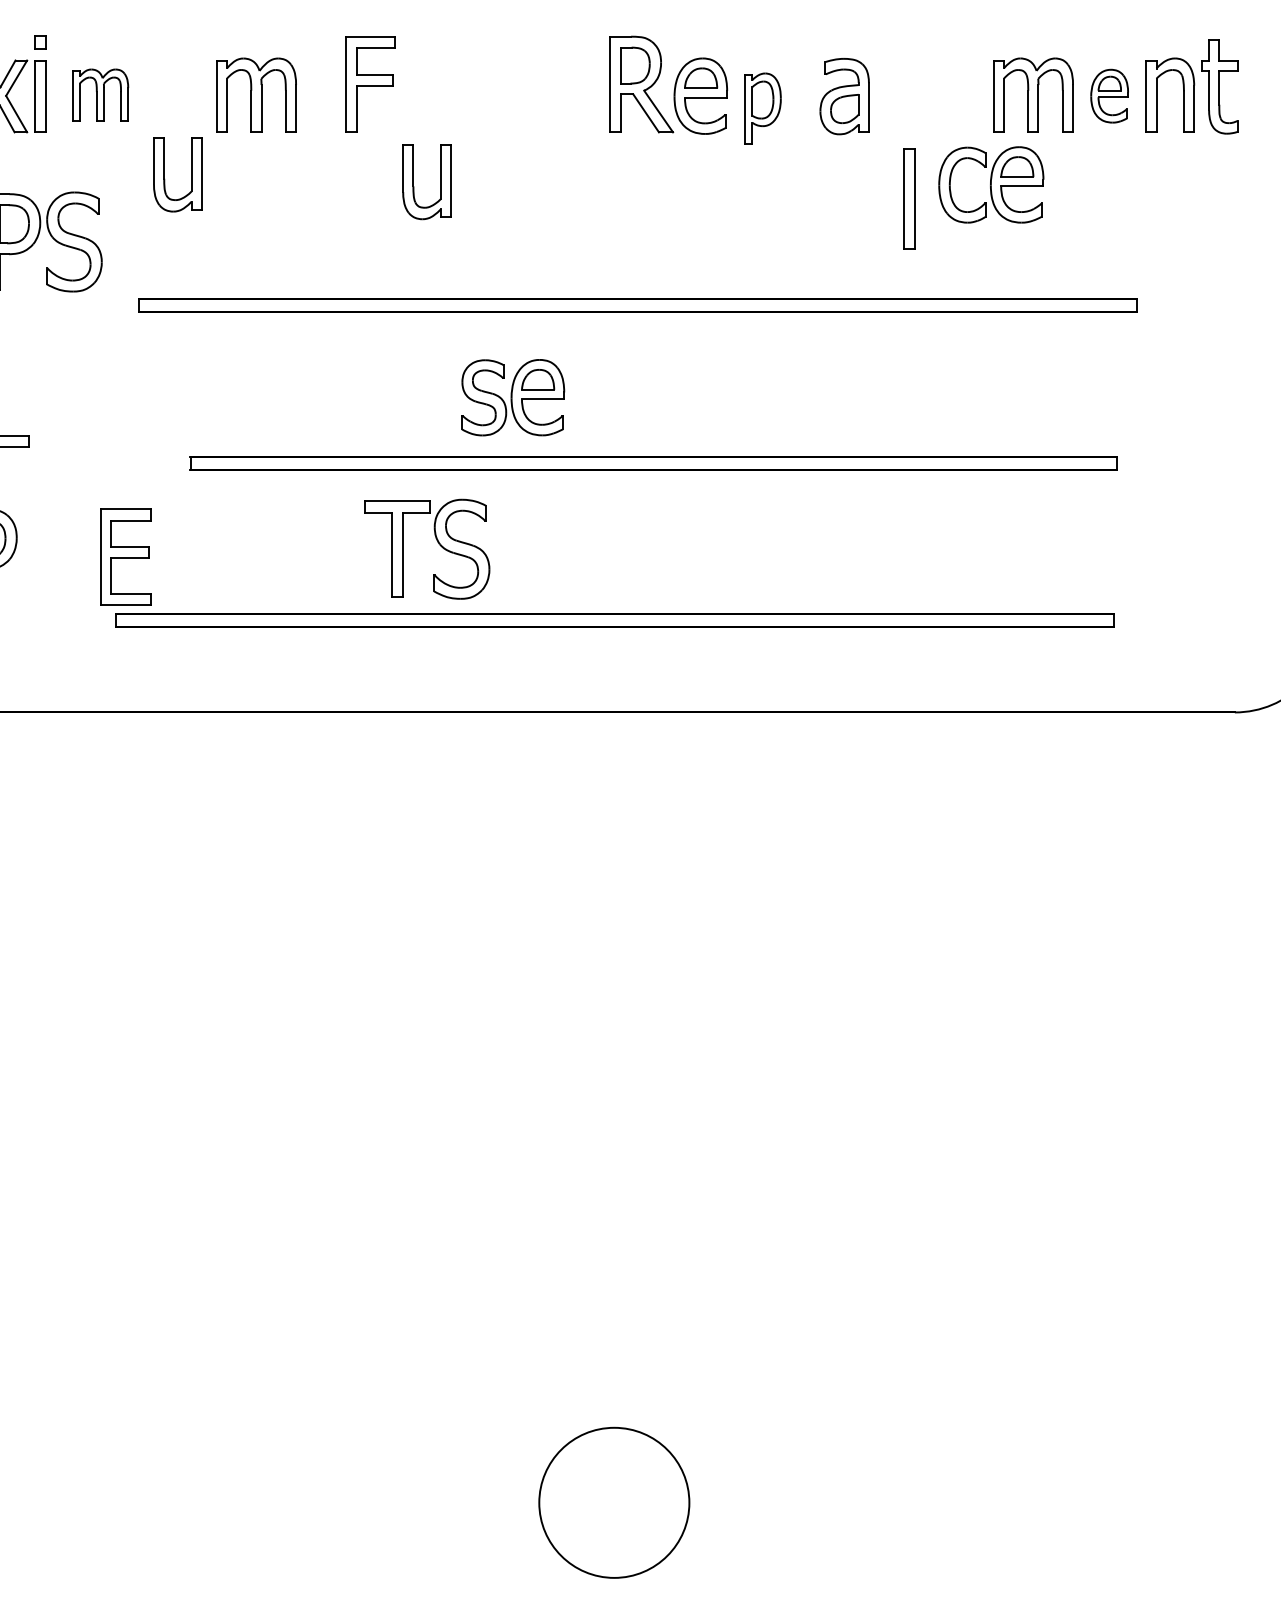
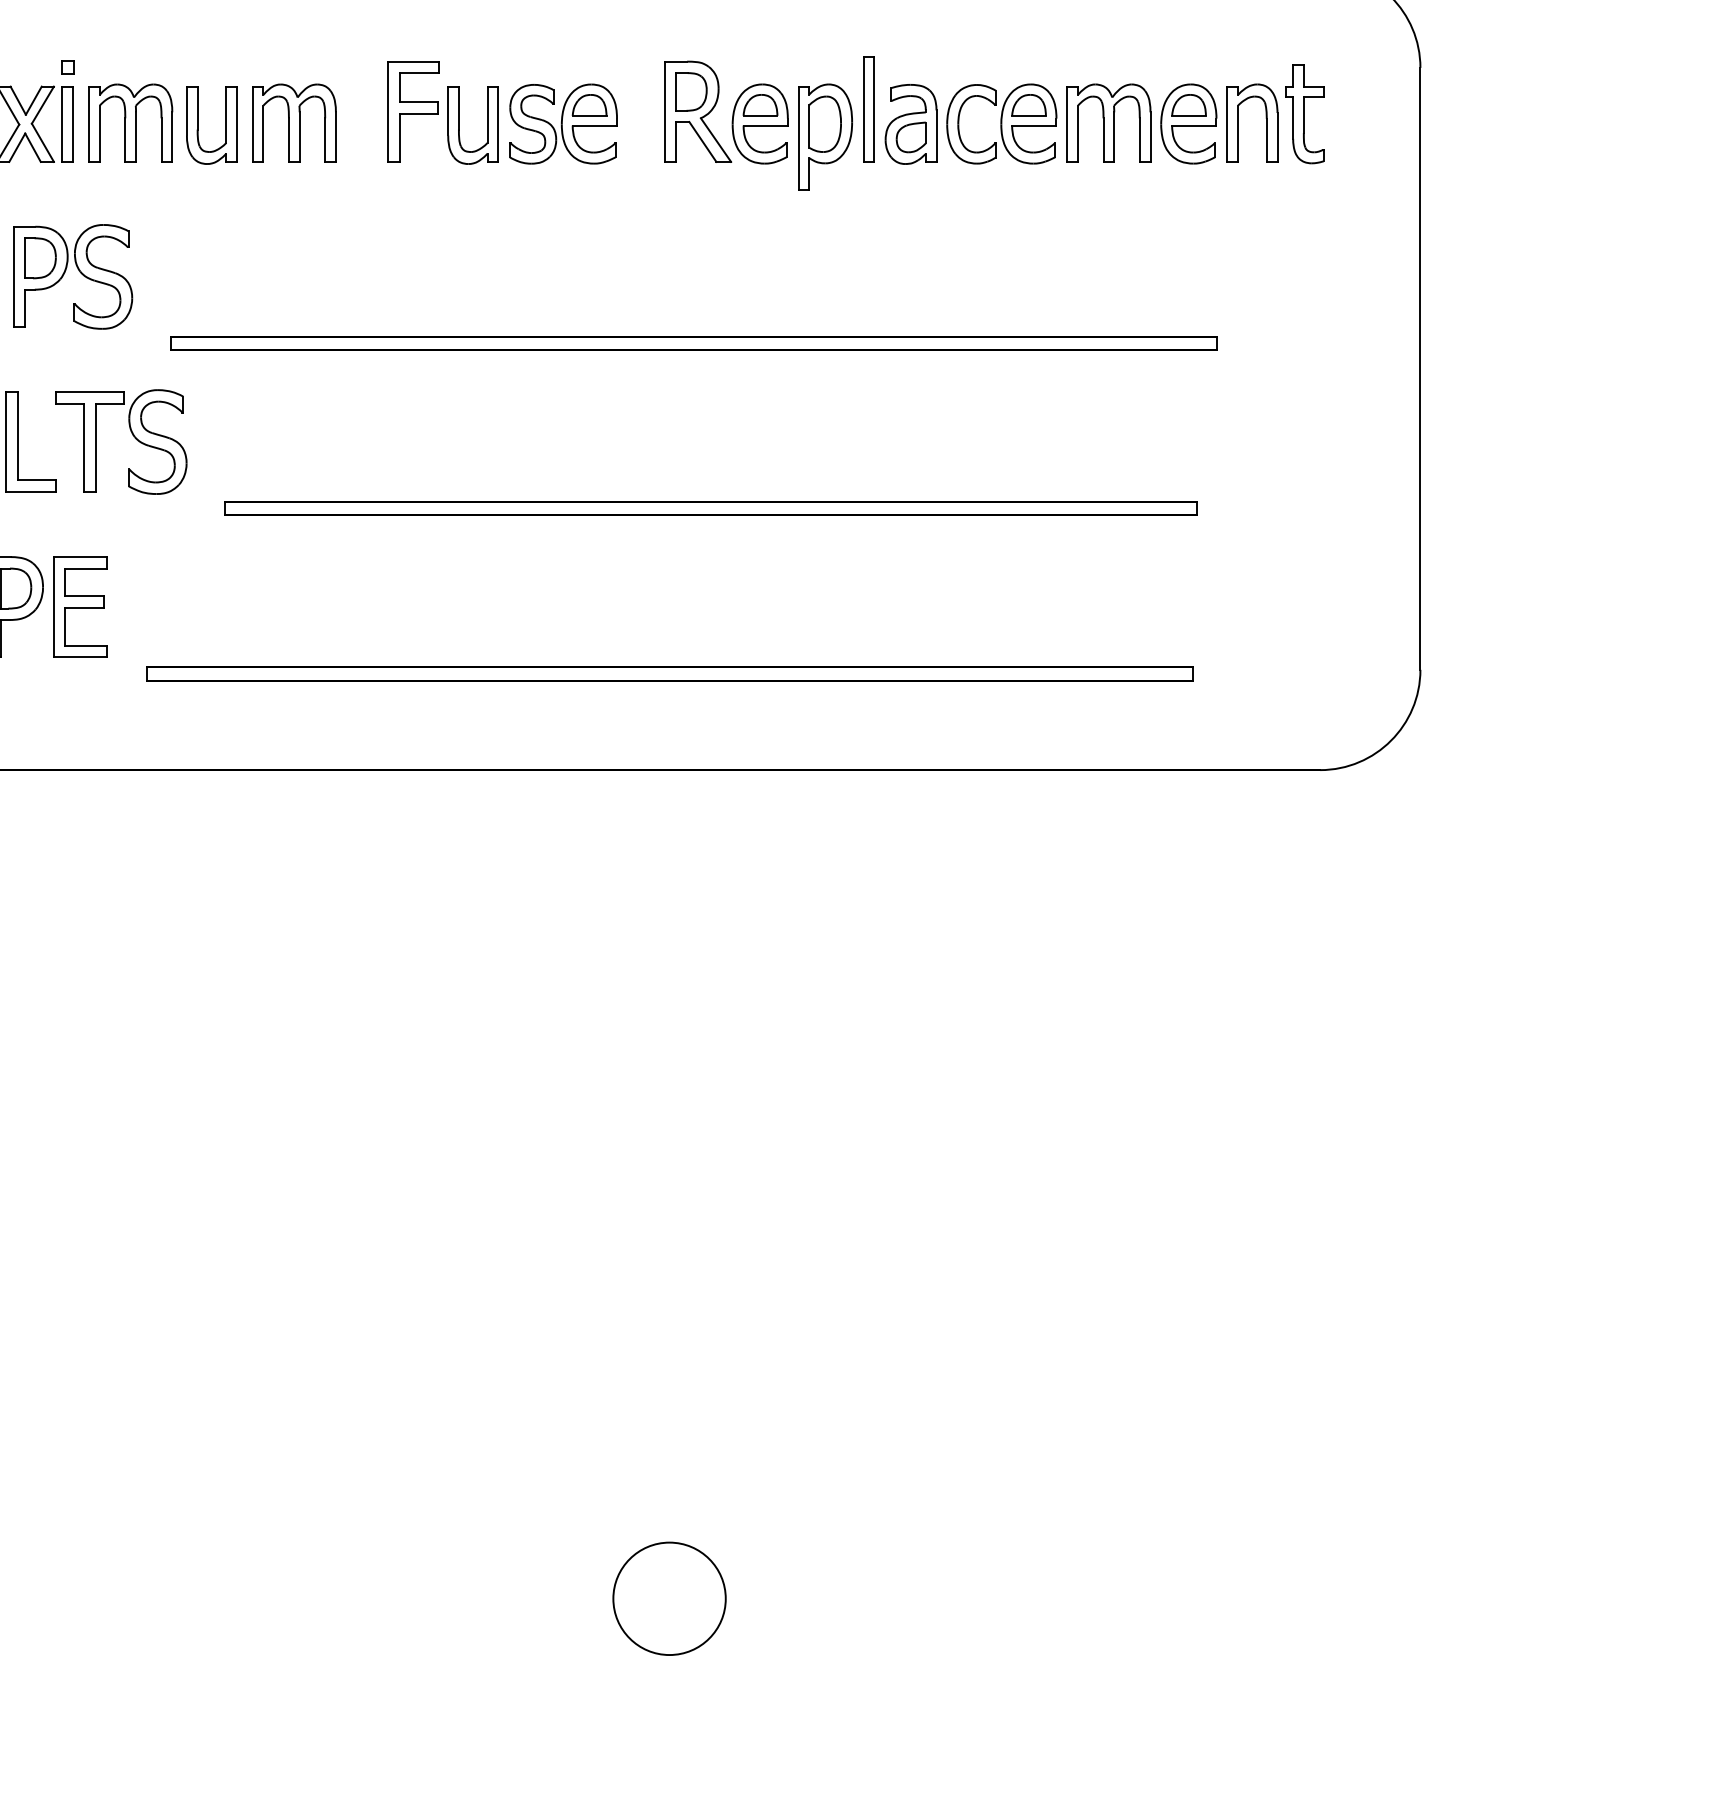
part: (100, 94) -> (130, 122), size x1.43
part: (1109, 95) -> (1188, 123), size x1.43
part: (763, 108) -> (825, 136), size x1.43
part: (165, 174) -> (198, 125), moved
part: (413, 182) -> (459, 125), moved
part: (991, 184) -> (1001, 123), moved
part: (908, 198) -> (868, 109), moved
part: (513, 397) -> (563, 123), moved
part: (437, 543) -> (132, 435), moved
part: (125, 556) -> (80, 606), moved
circle: (614, 1502) -> (669, 1598), size x0.71

